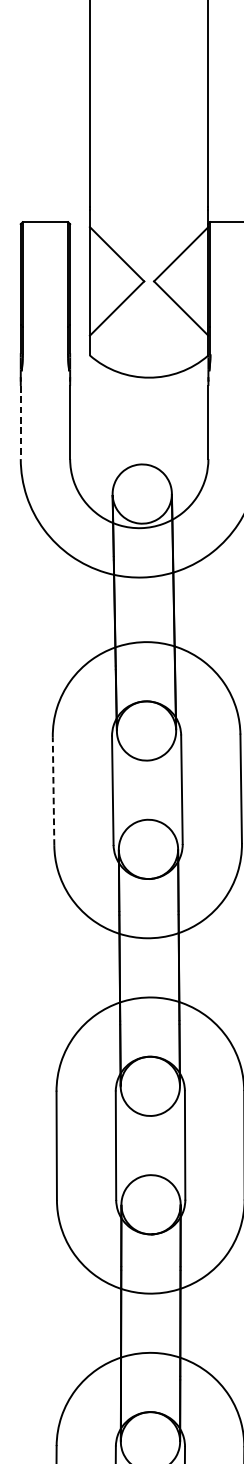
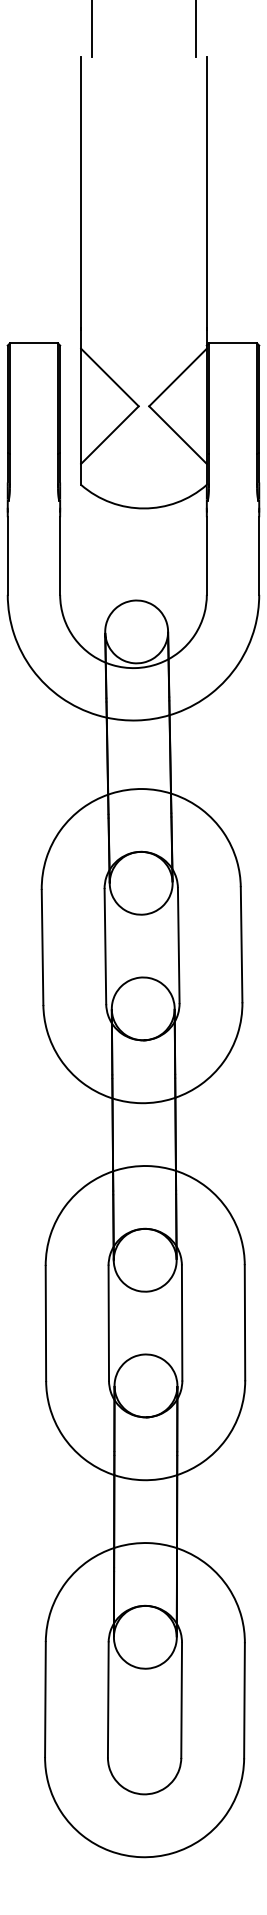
line: (20, 422) -> (7, 556), dashed -> solid
line: (53, 791) -> (42, 947), dashed -> solid

